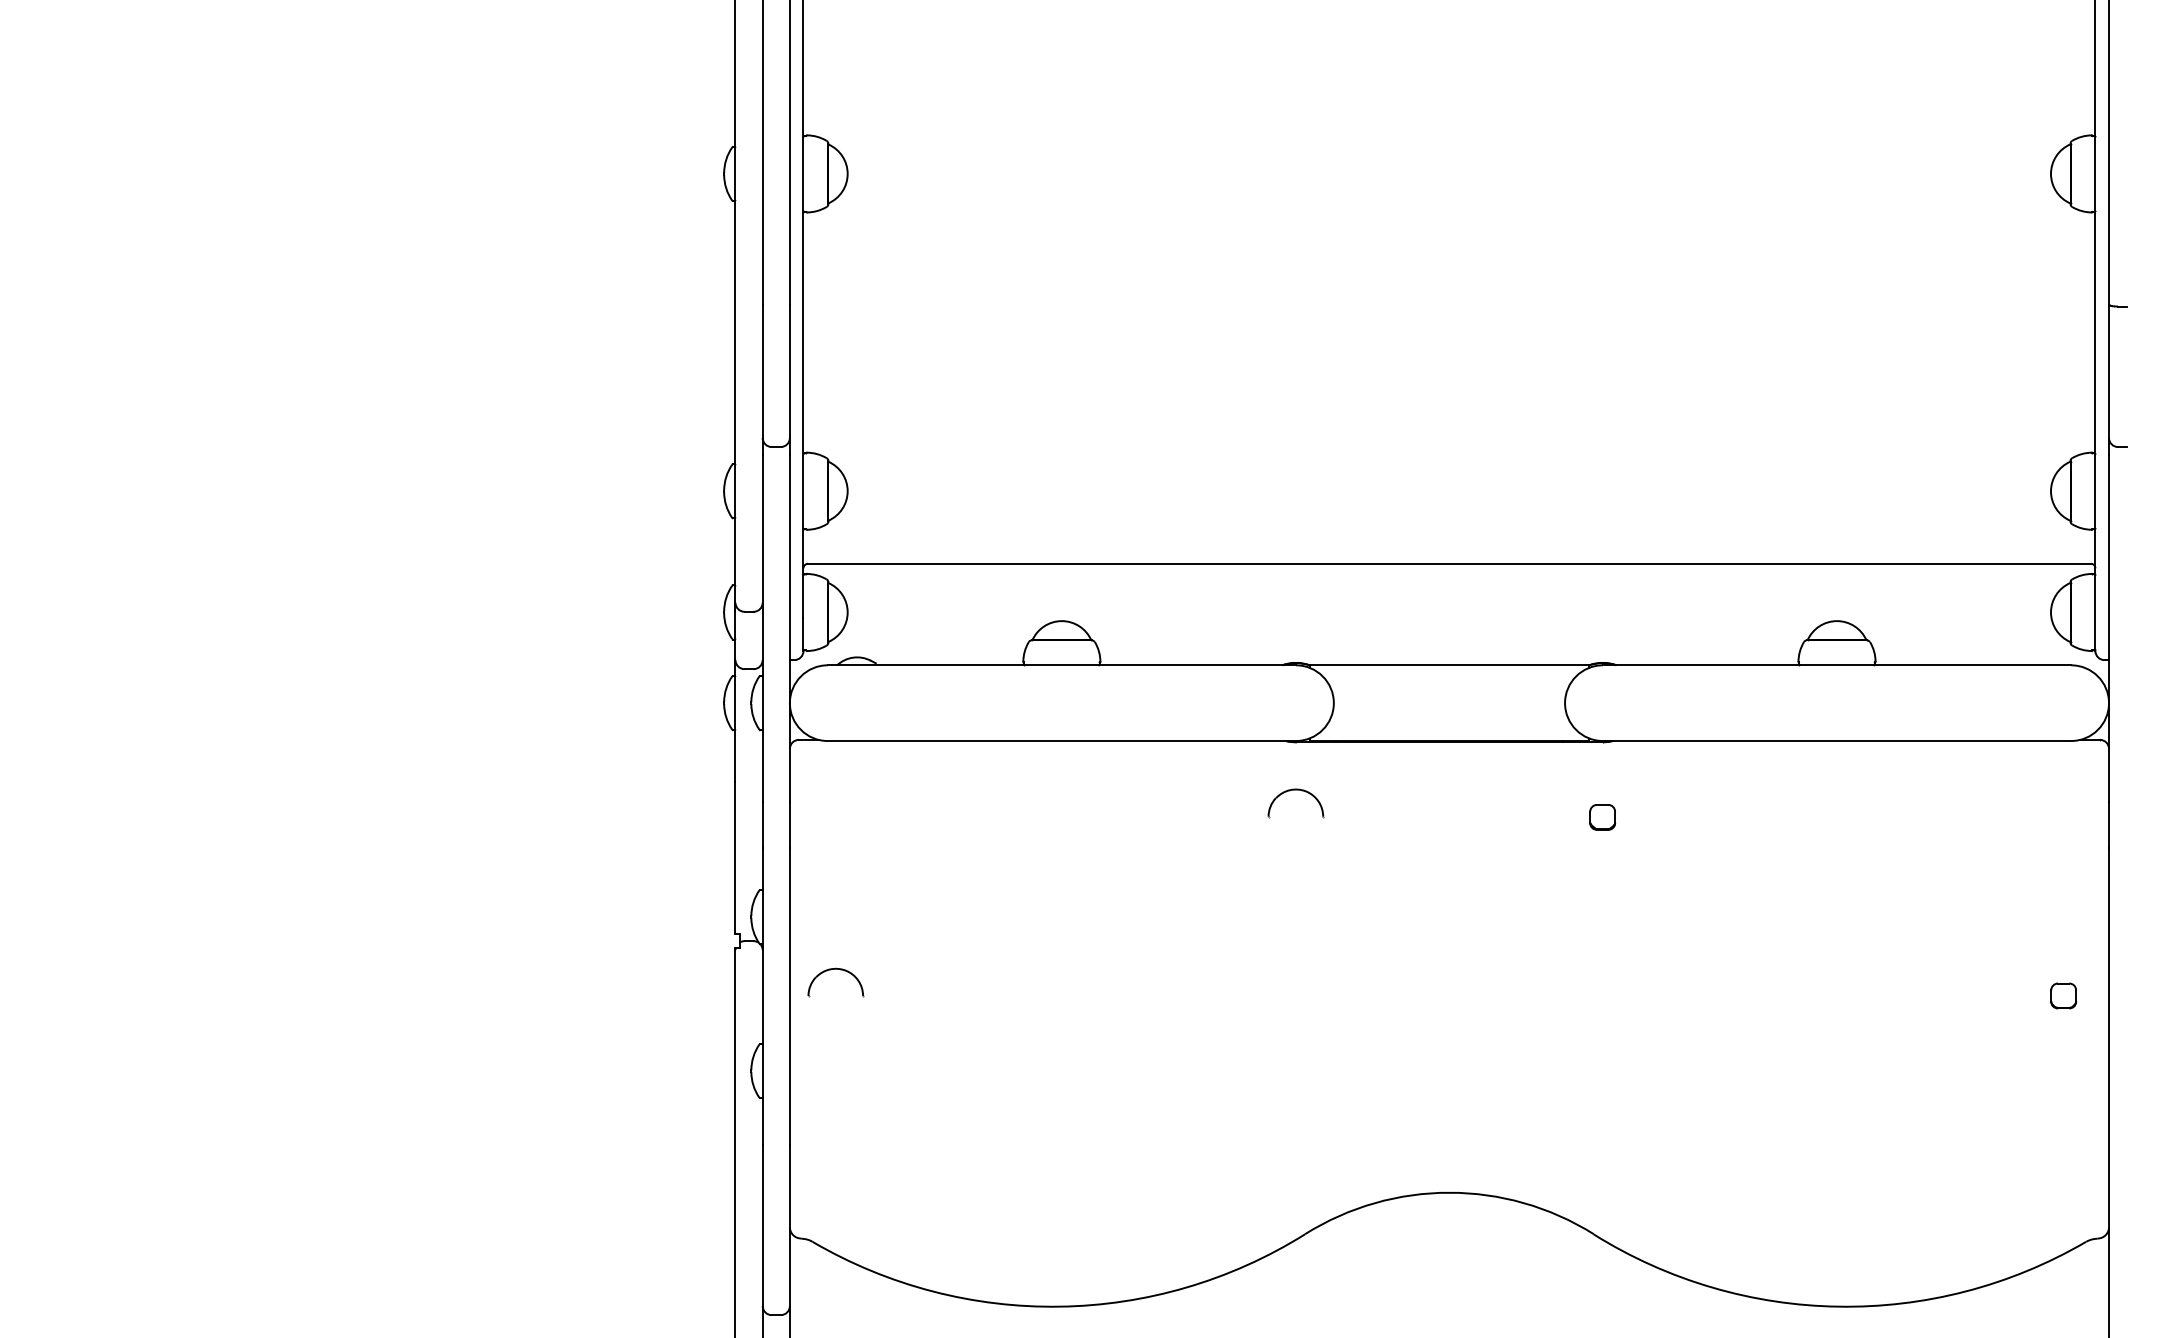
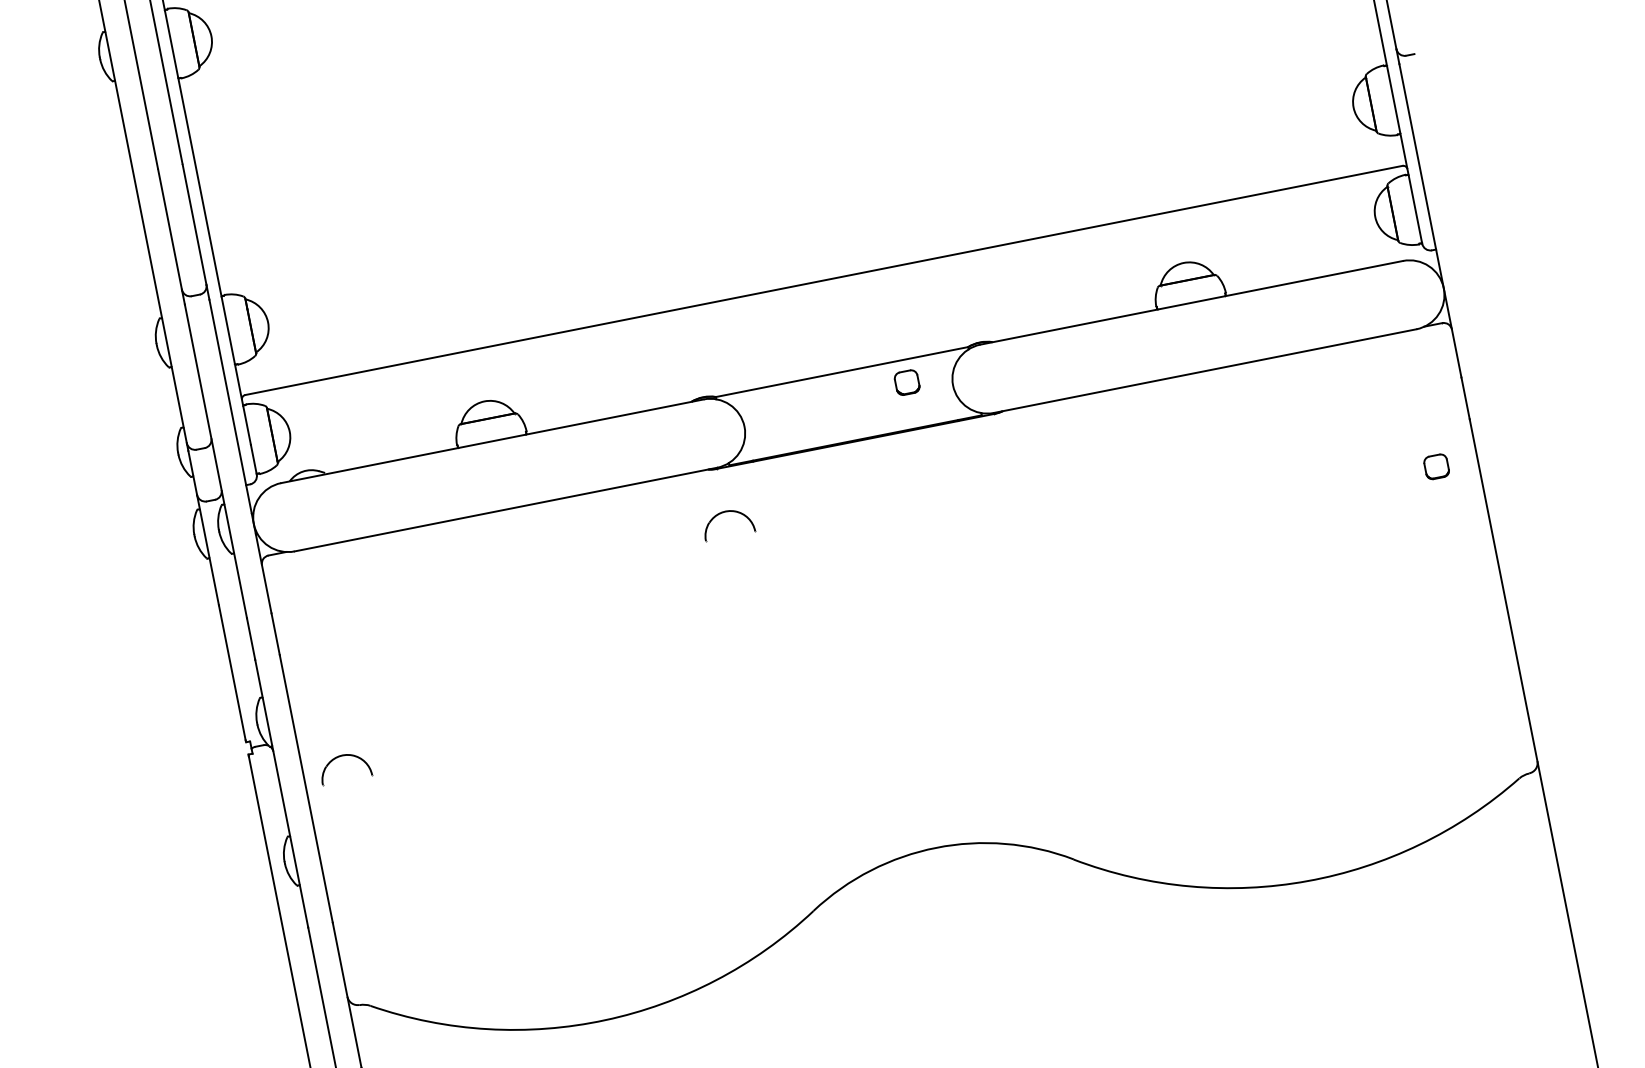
part: (1602, 817) -> (907, 382), moved
part: (2063, 995) -> (1436, 466), moved

